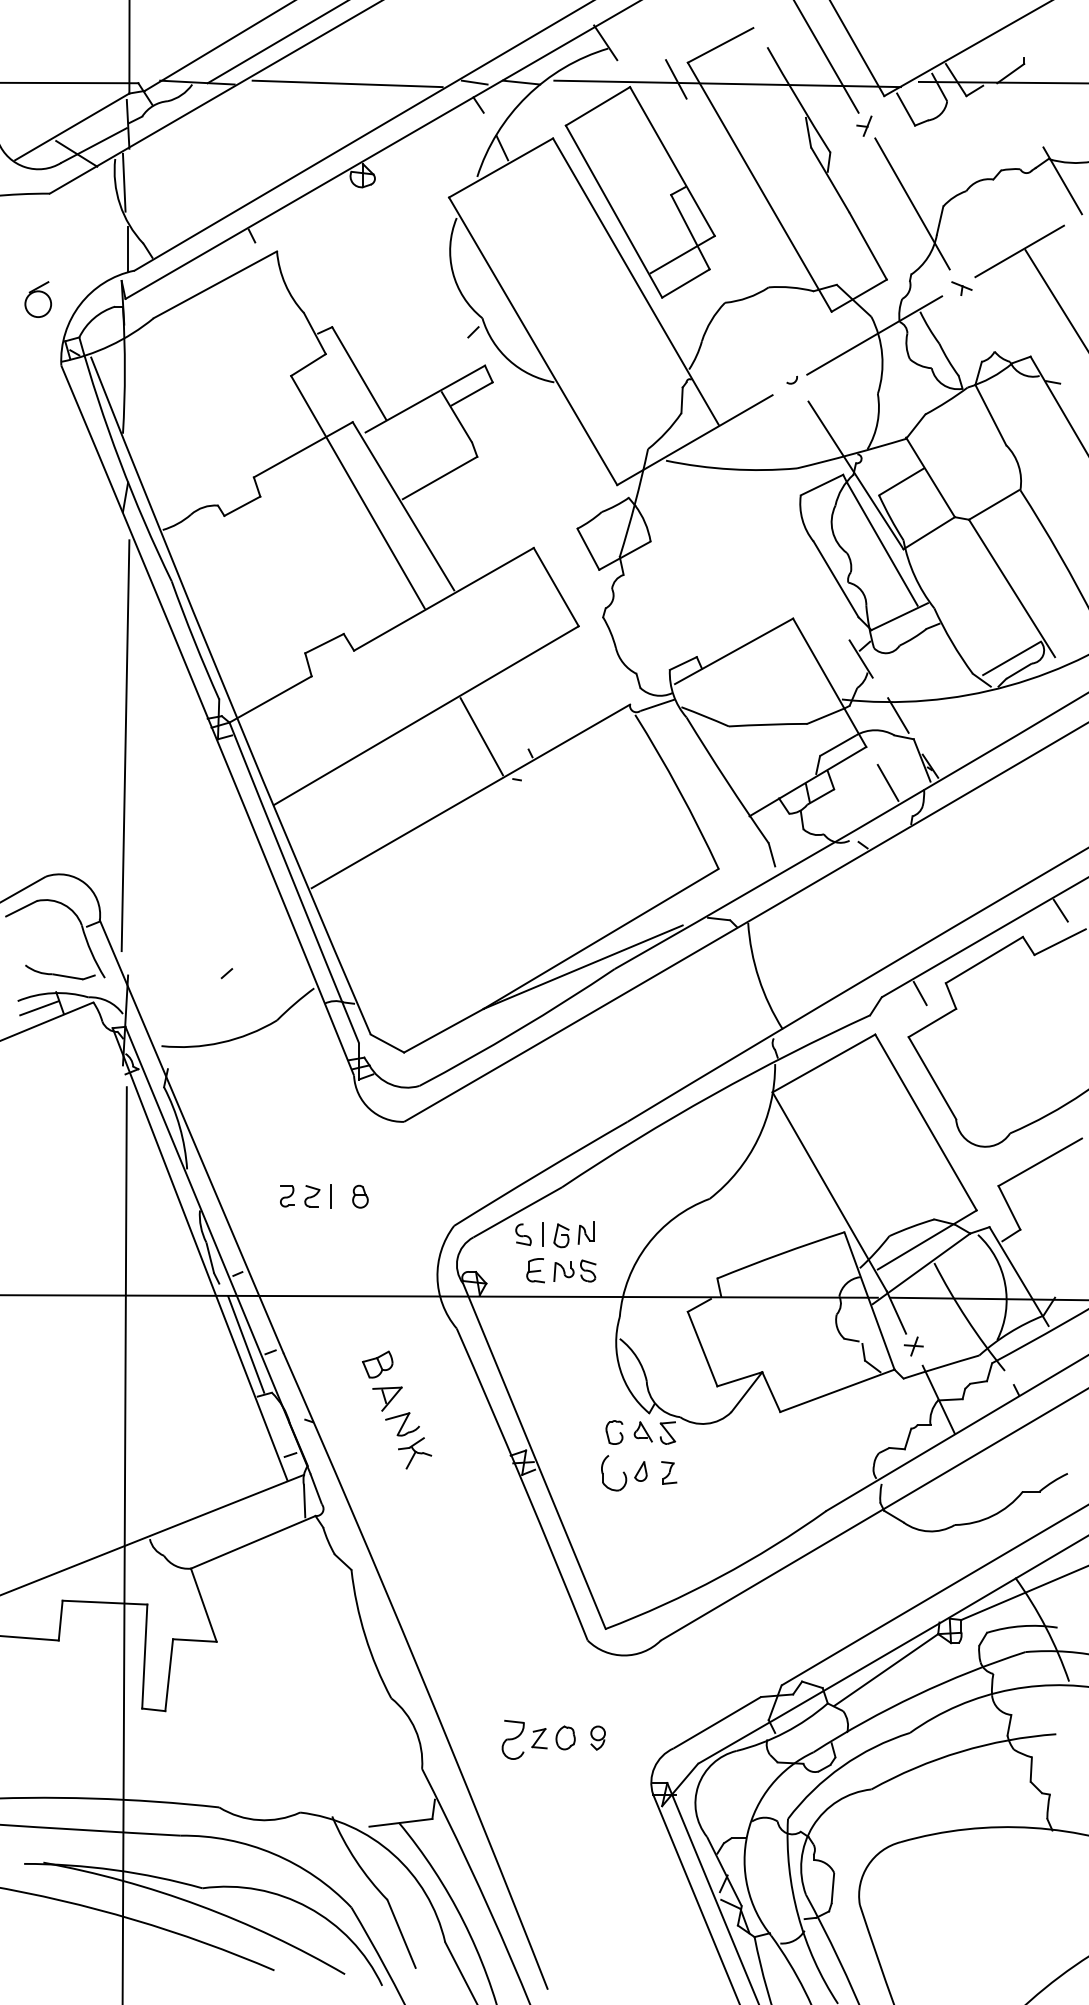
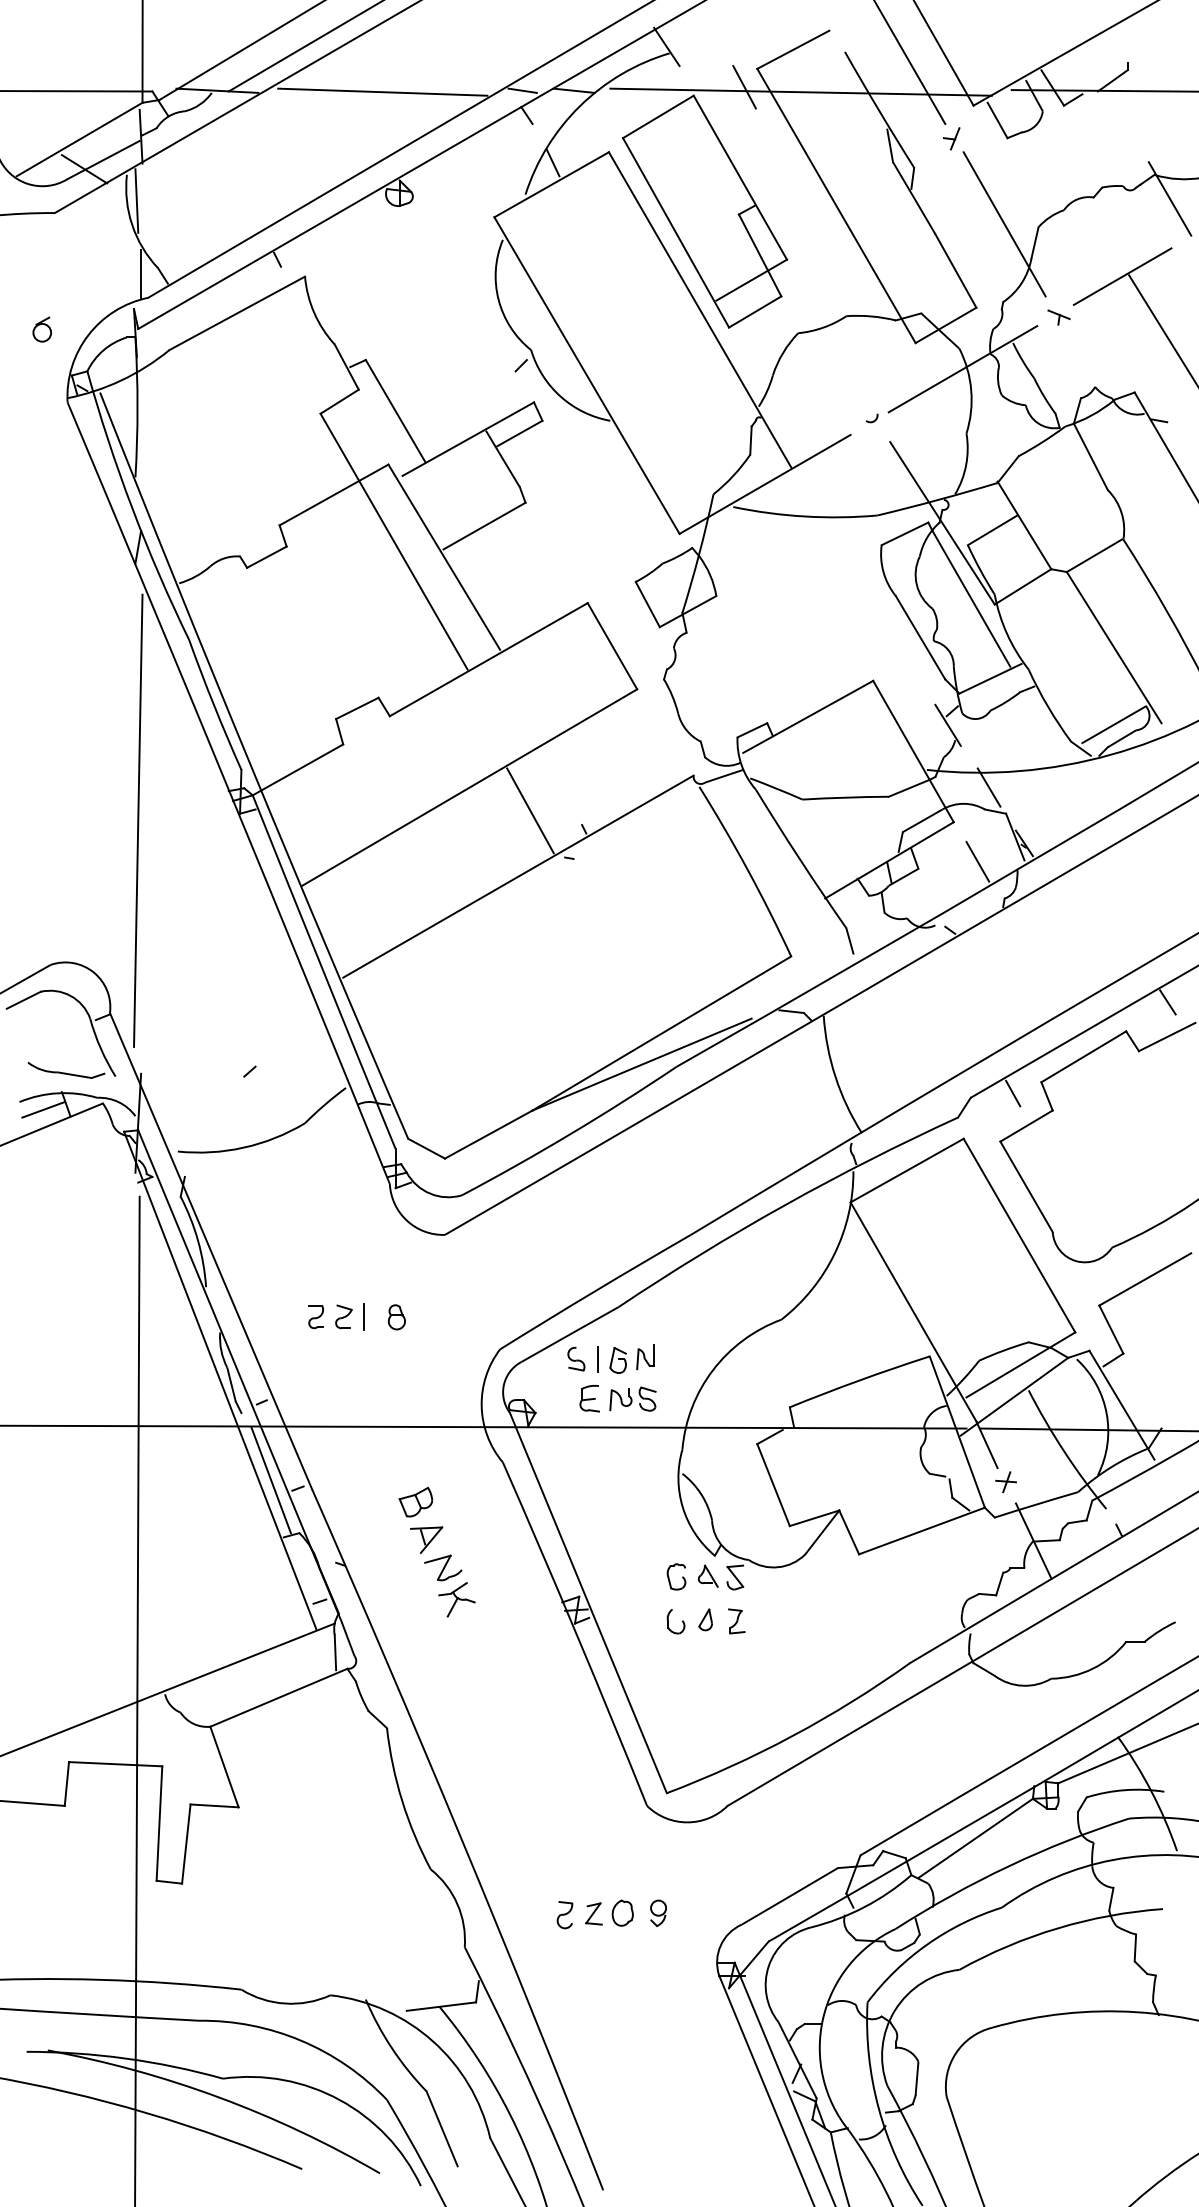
part: (38, 299) -> (42, 329), size x0.62
part: (613, 1472) -> (675, 1620), size x0.62
part: (512, 1739) -> (564, 1914), size x0.62

